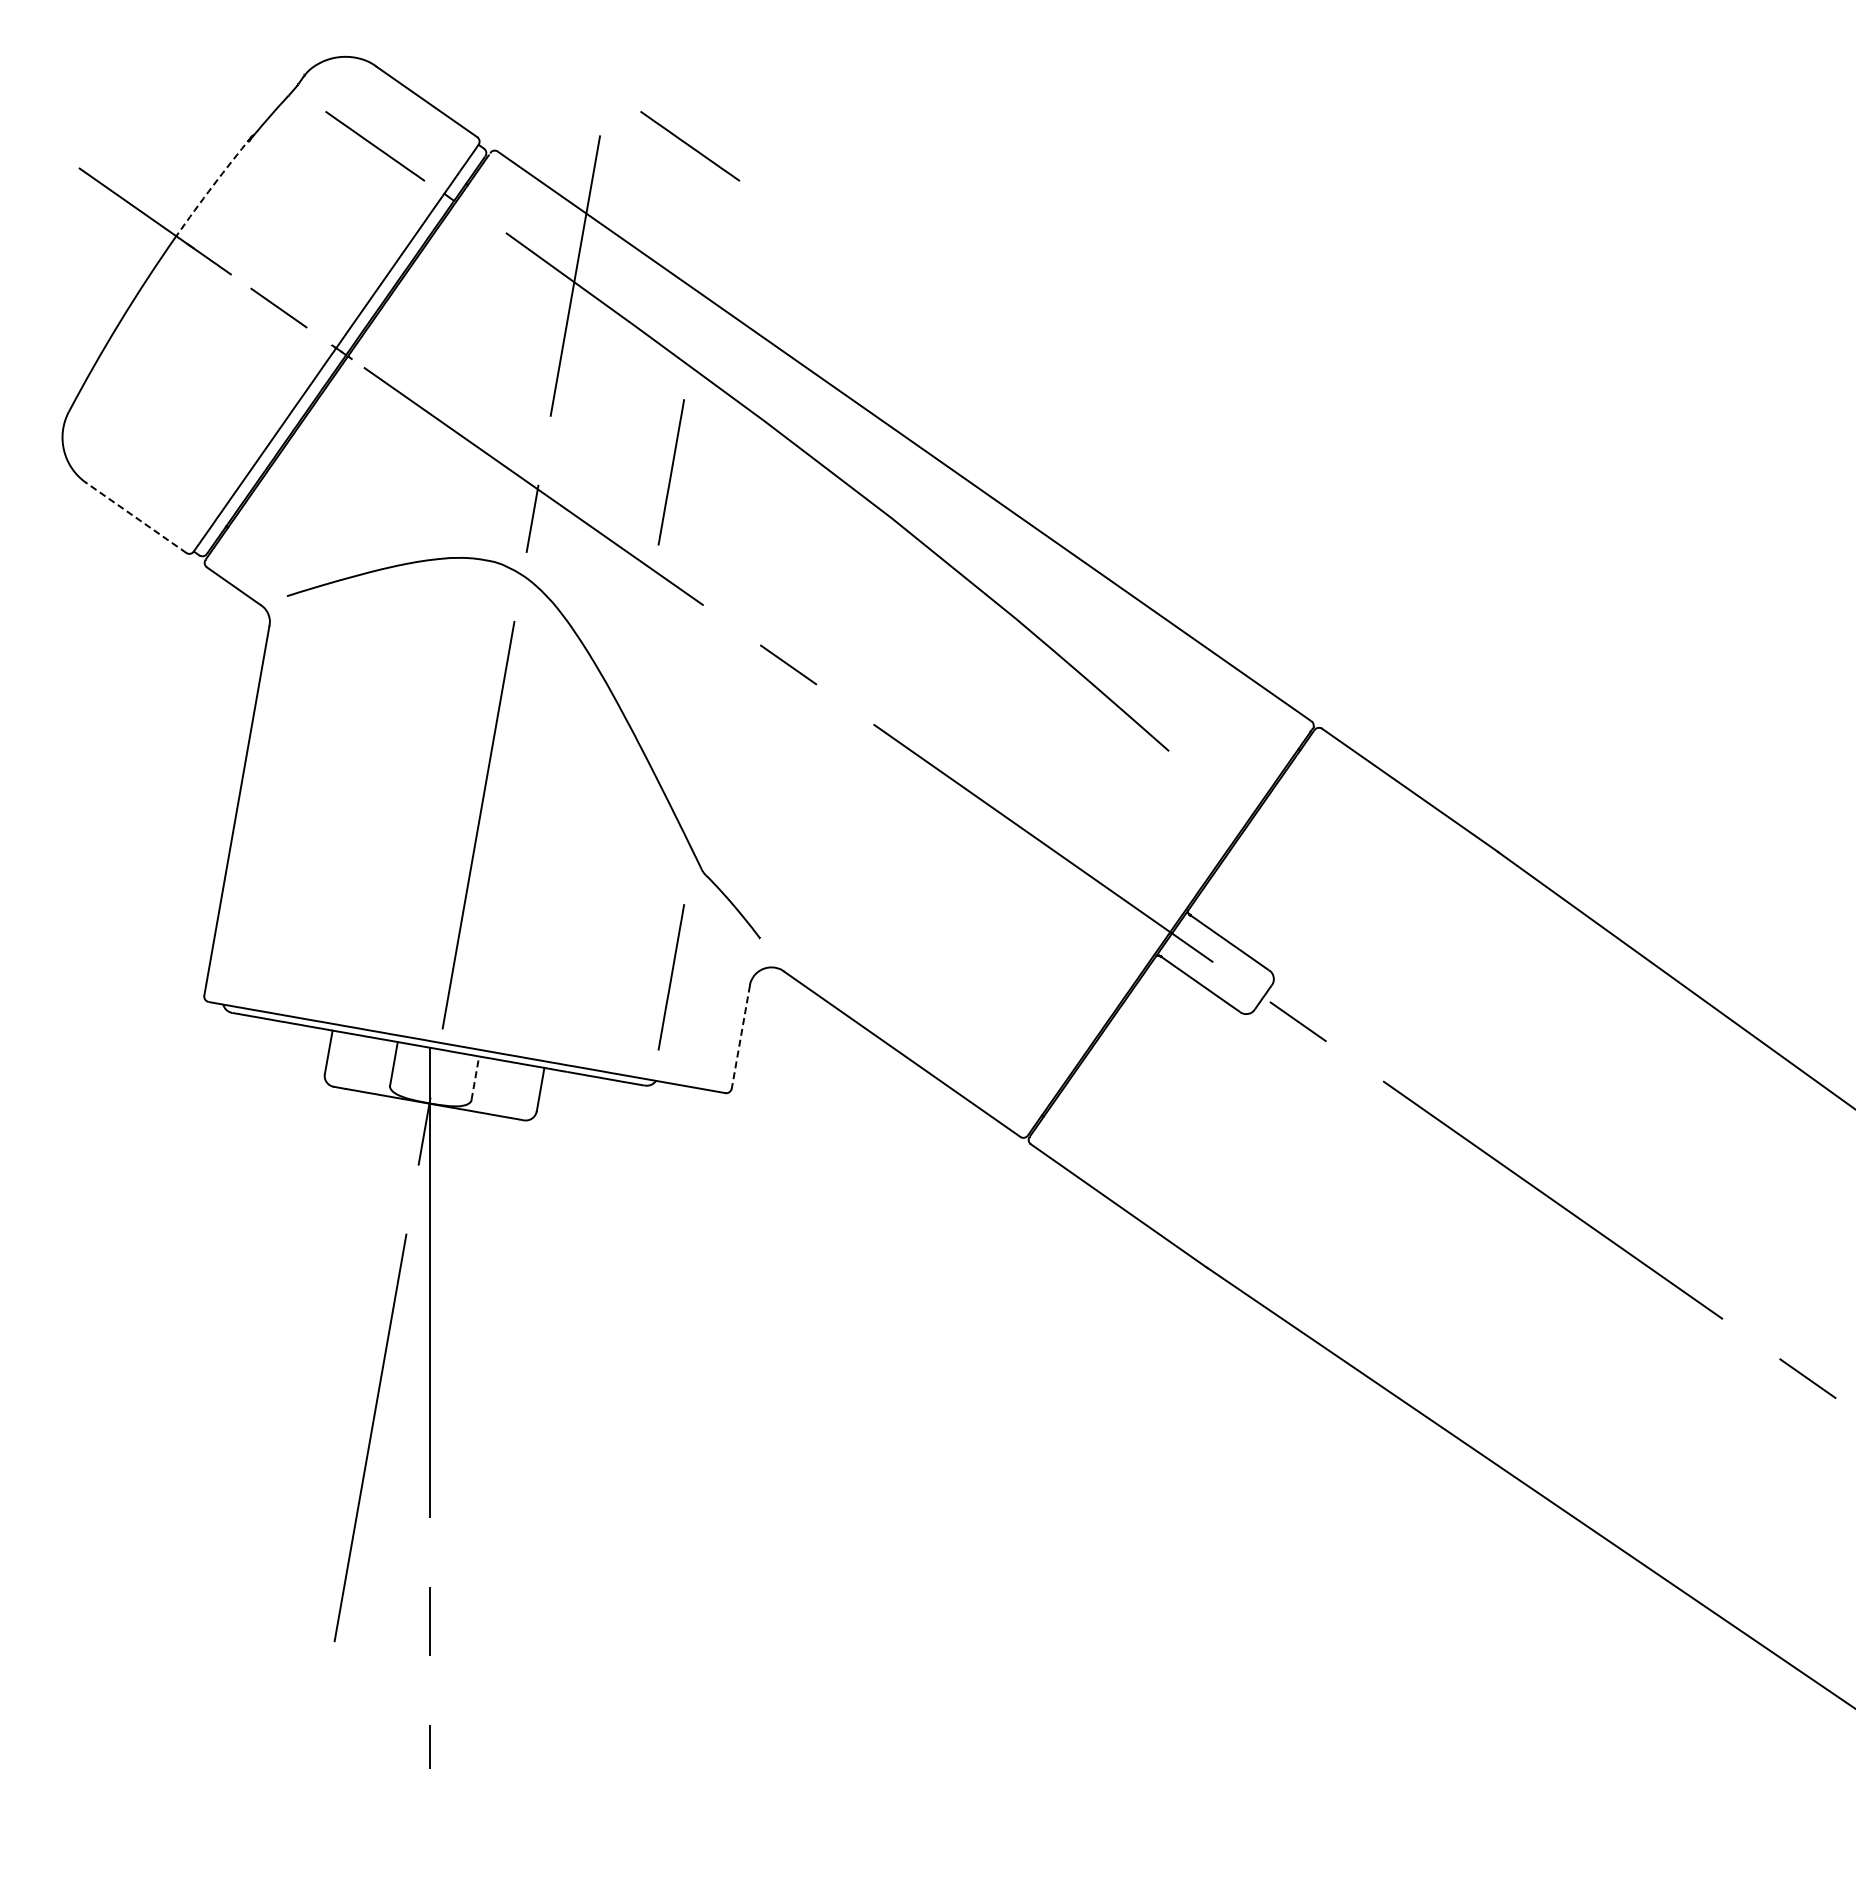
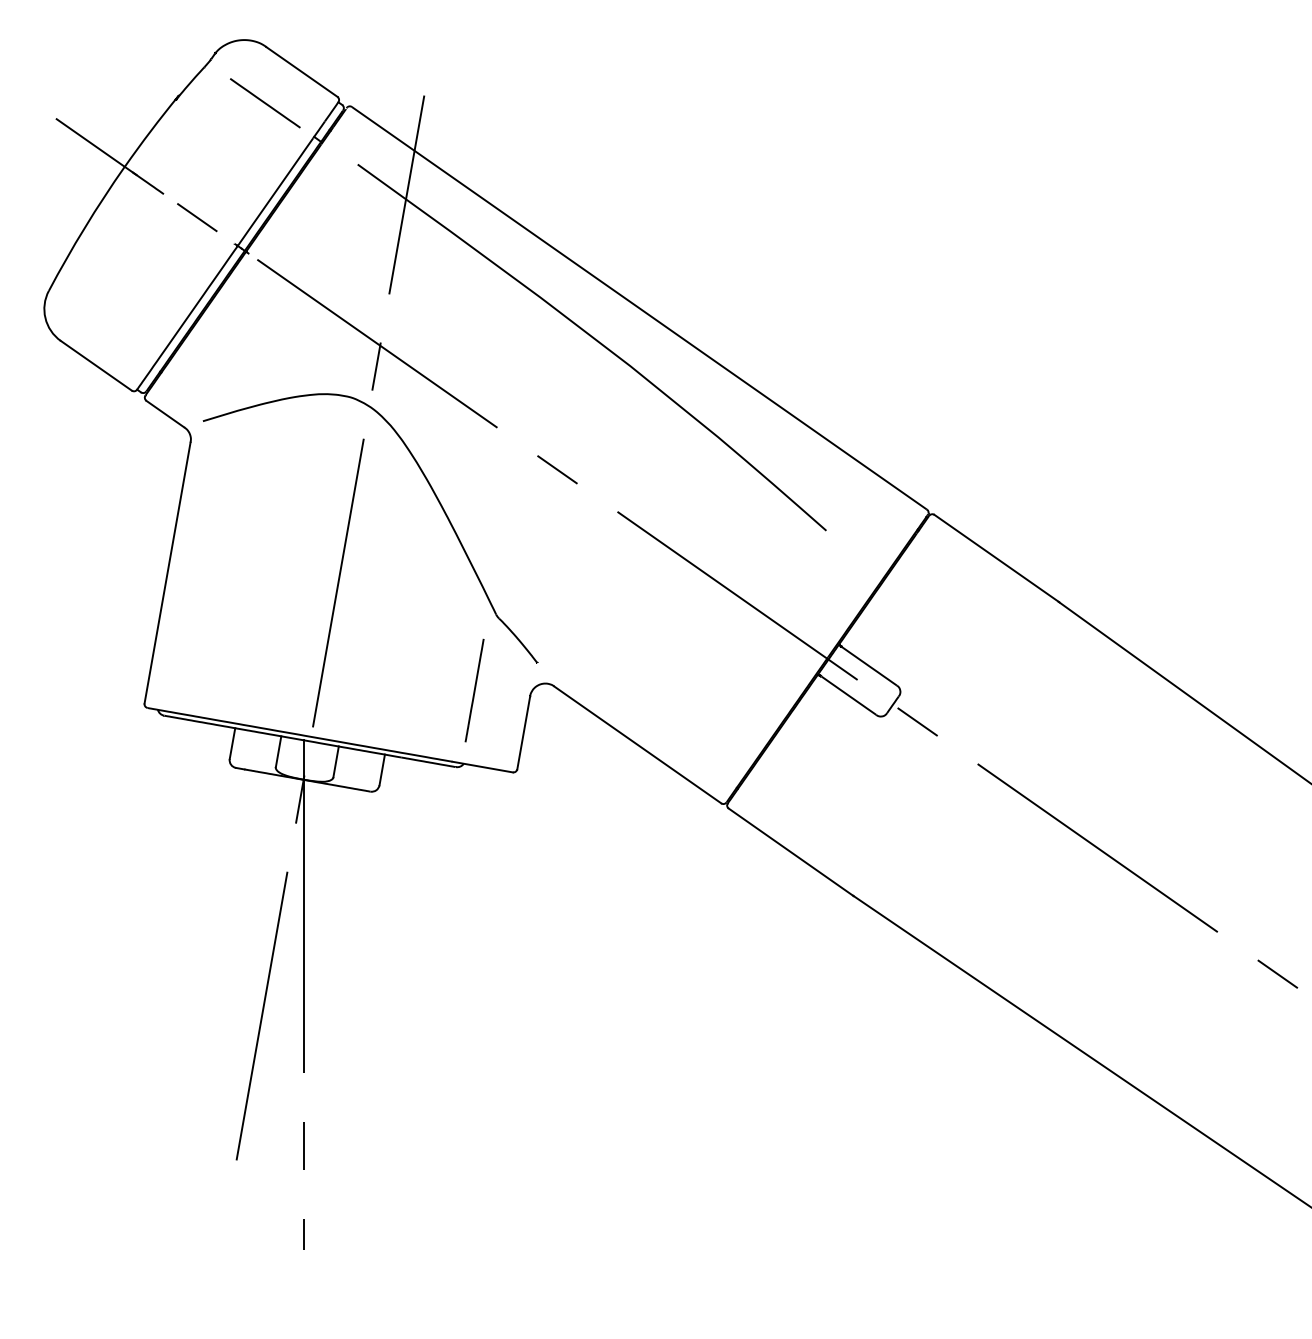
line: (690, 146) -> (488, 103), removed
arc: (213, 185) -> (151, 130), dashed -> solid
line: (670, 472) -> (474, 333), removed
line: (136, 517) -> (96, 365), dashed -> solid
line: (740, 1037) -> (523, 733), dashed -> solid
line: (475, 1077) -> (336, 761), dashed -> solid

